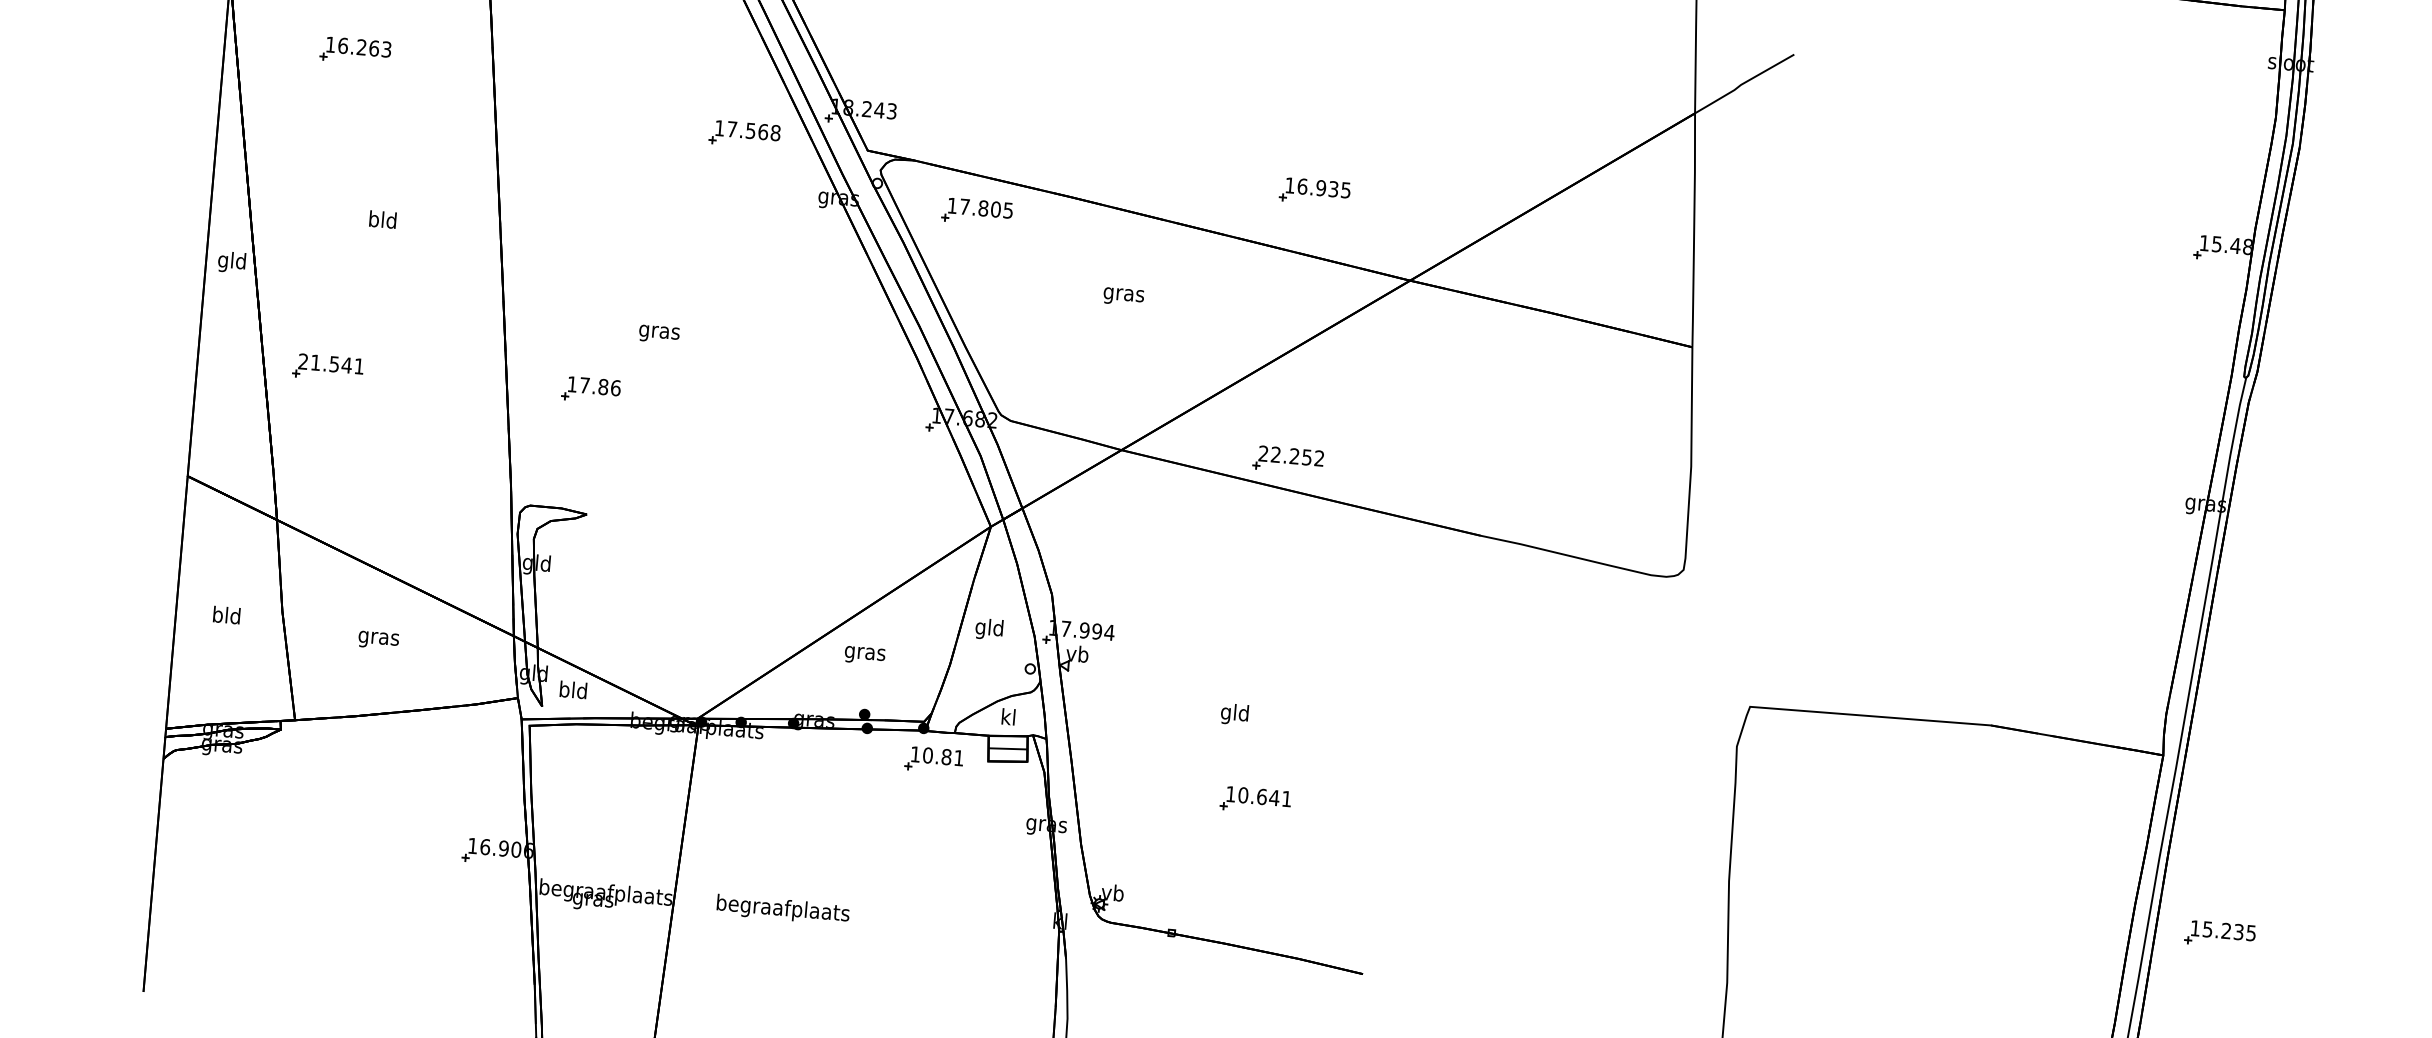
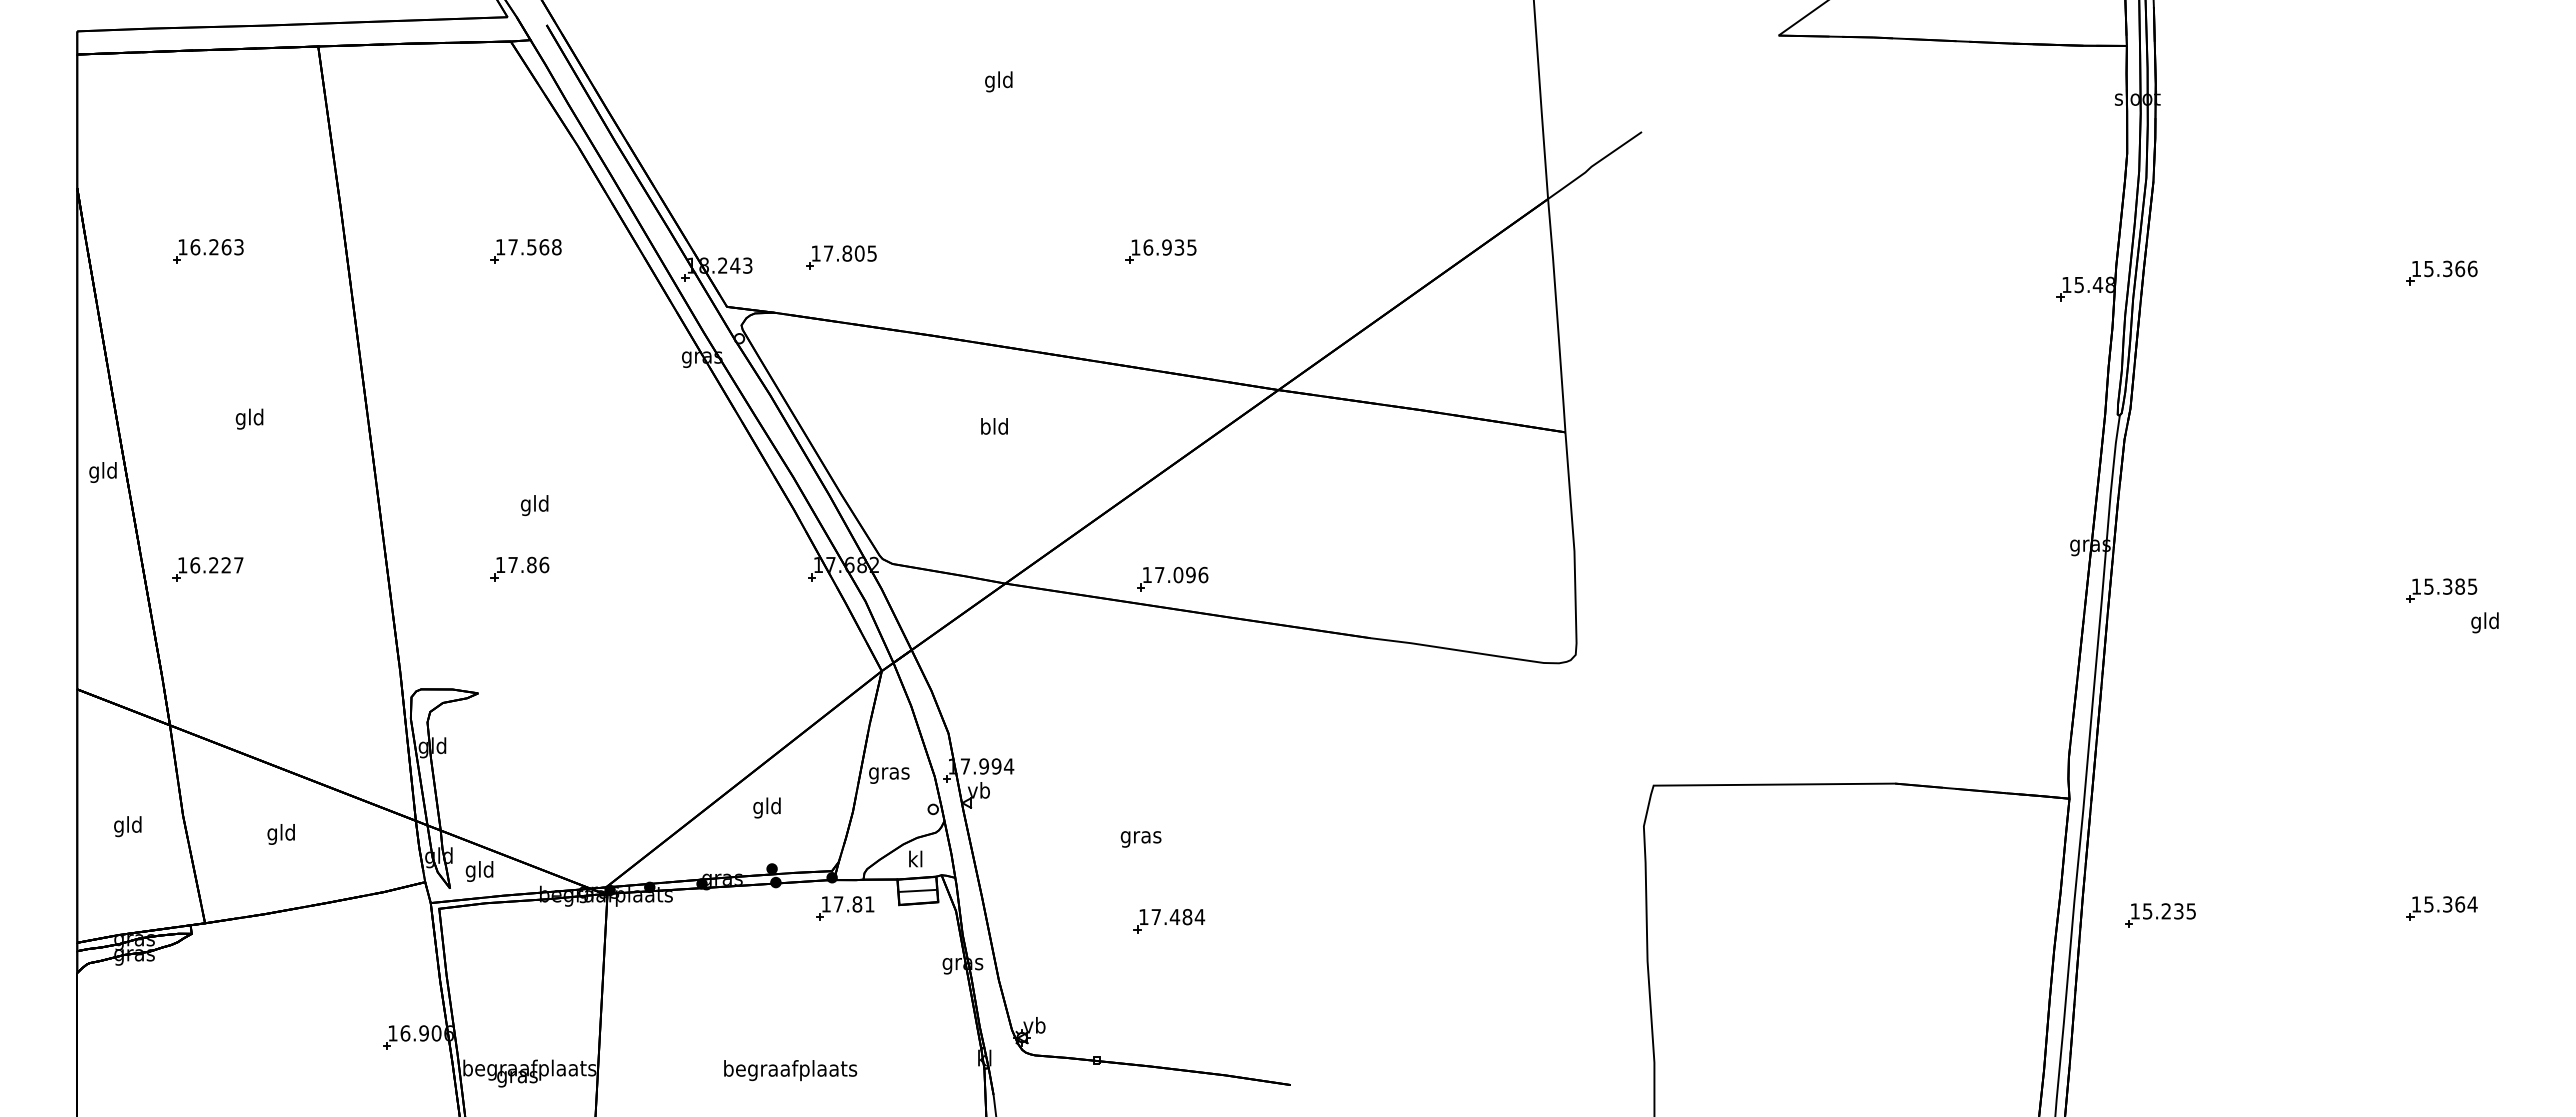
part: (744, 134) -> (525, 251), moved
part: (1314, 191) -> (1160, 251), moved
part: (977, 211) -> (841, 257), moved
text: (373, 220) -> (240, 418), bld -> gld
text: (1123, 294) -> (994, 428), gras -> bld
text: (658, 332) -> (534, 505), gras -> gld
text: (331, 364) -> (210, 565), 21.541 -> 16.227
part: (590, 389) -> (519, 568), moved
text: (1291, 455) -> (1175, 574), 22.252 -> 17.096
text: (218, 616) -> (119, 826), bld -> gld
text: (989, 629) -> (889, 773), gld -> gras
text: (378, 638) -> (281, 834), gras -> gld
text: (865, 652) -> (767, 807), gras -> gld
text: (563, 691) -> (470, 871), bld -> gld
text: (1234, 713) -> (1140, 836), gld -> gras
text: (927, 755) -> (838, 904), 10.81 -> 17.81
text: (1265, 797) -> (1178, 917), 10.641 -> 17.484
text: (783, 909) -> (790, 1070), moved
part: (2220, 934) -> (2160, 915), moved

